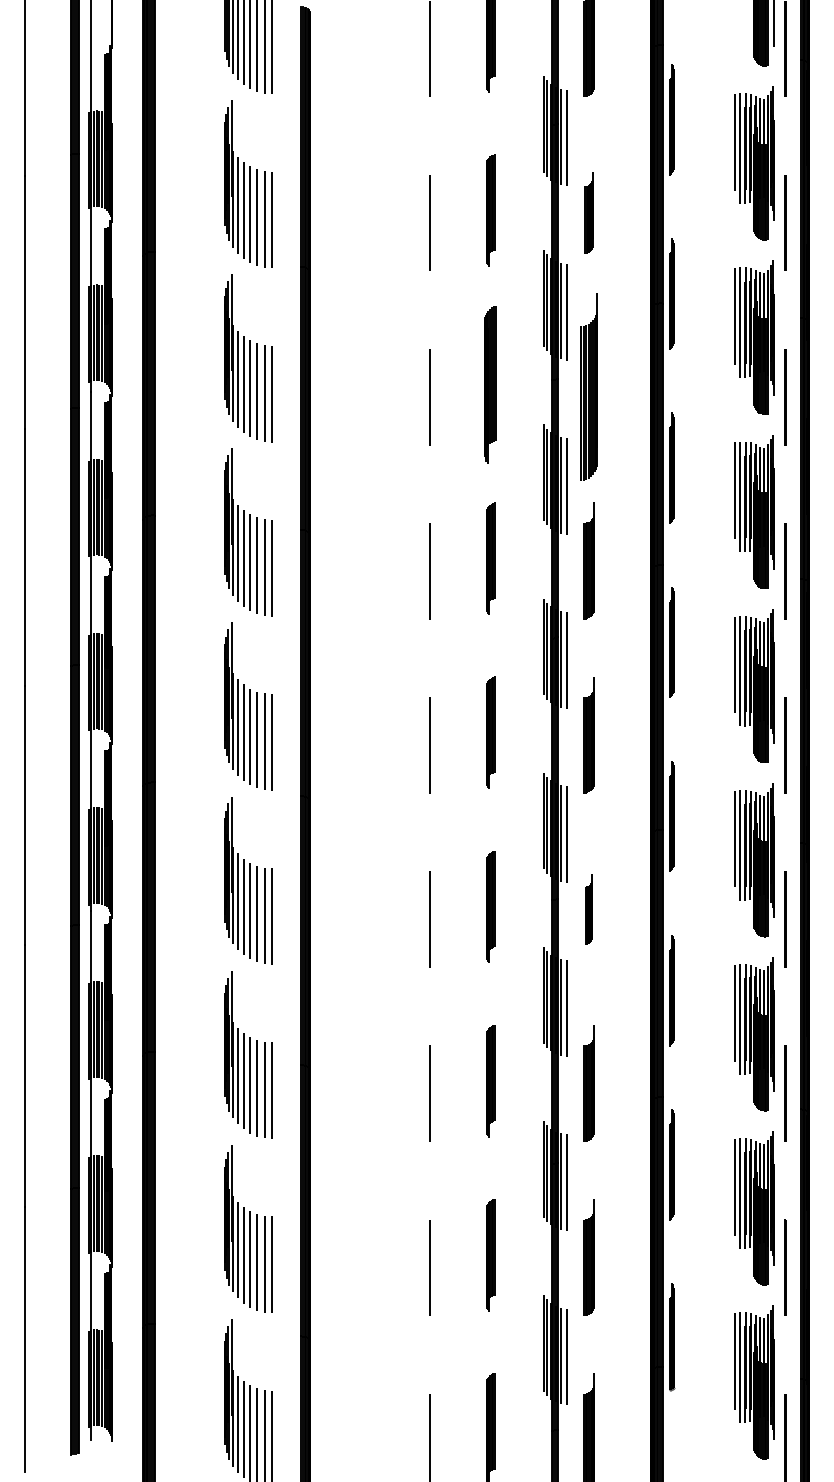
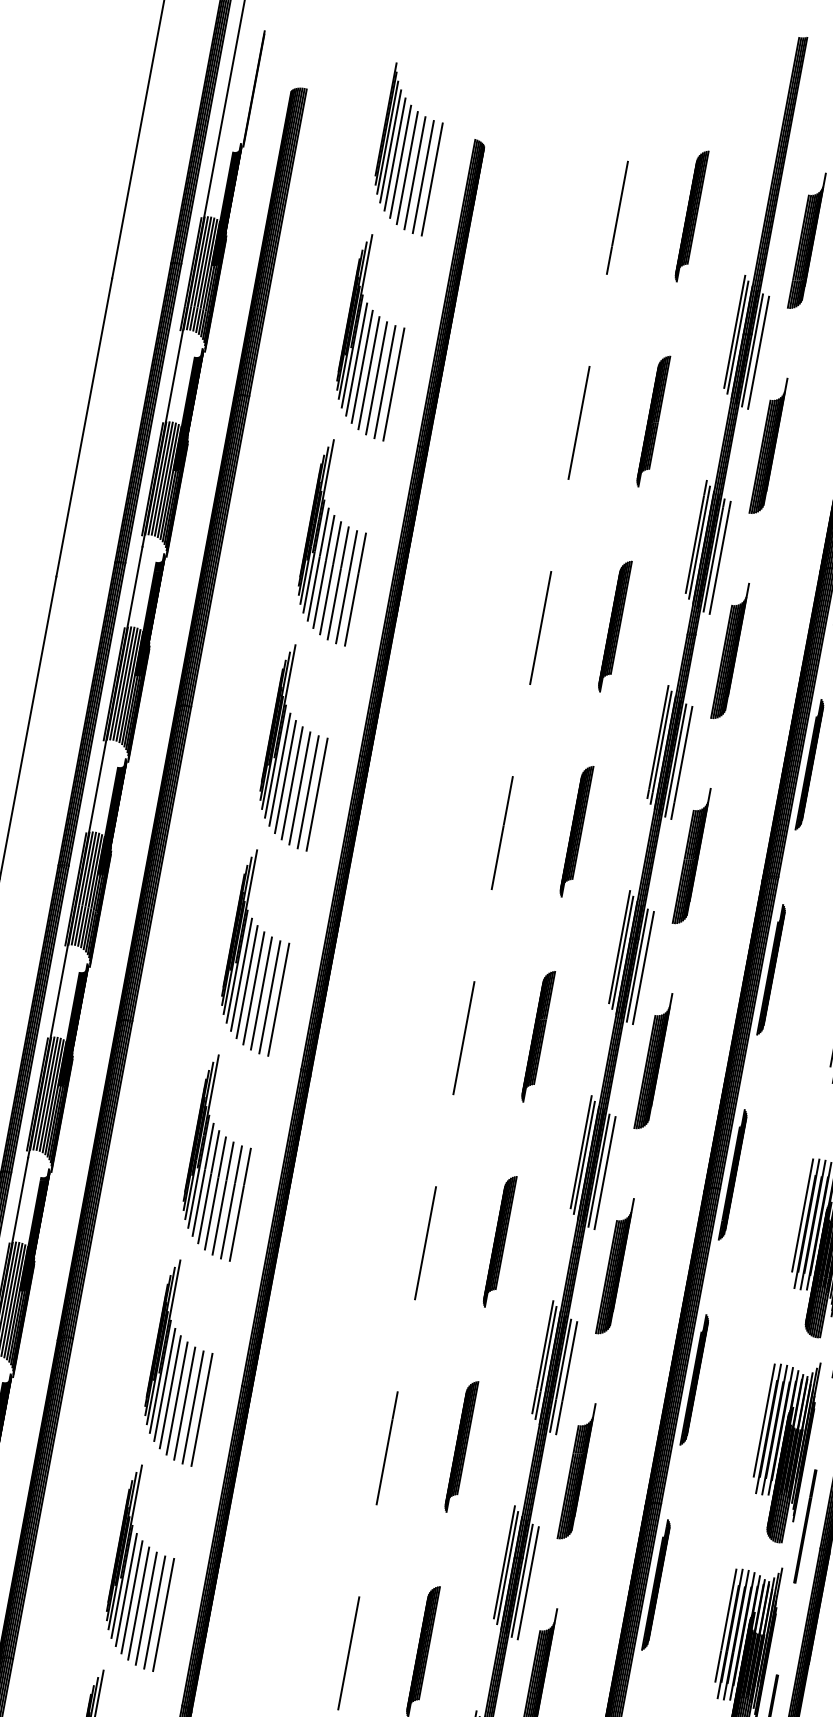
part: (588, 212) -> (767, 445), size x1.43
part: (490, 384) -> (614, 626), size x0.71
part: (588, 386) -> (729, 650), size x0.62
part: (588, 909) -> (614, 1266), size x1.67

